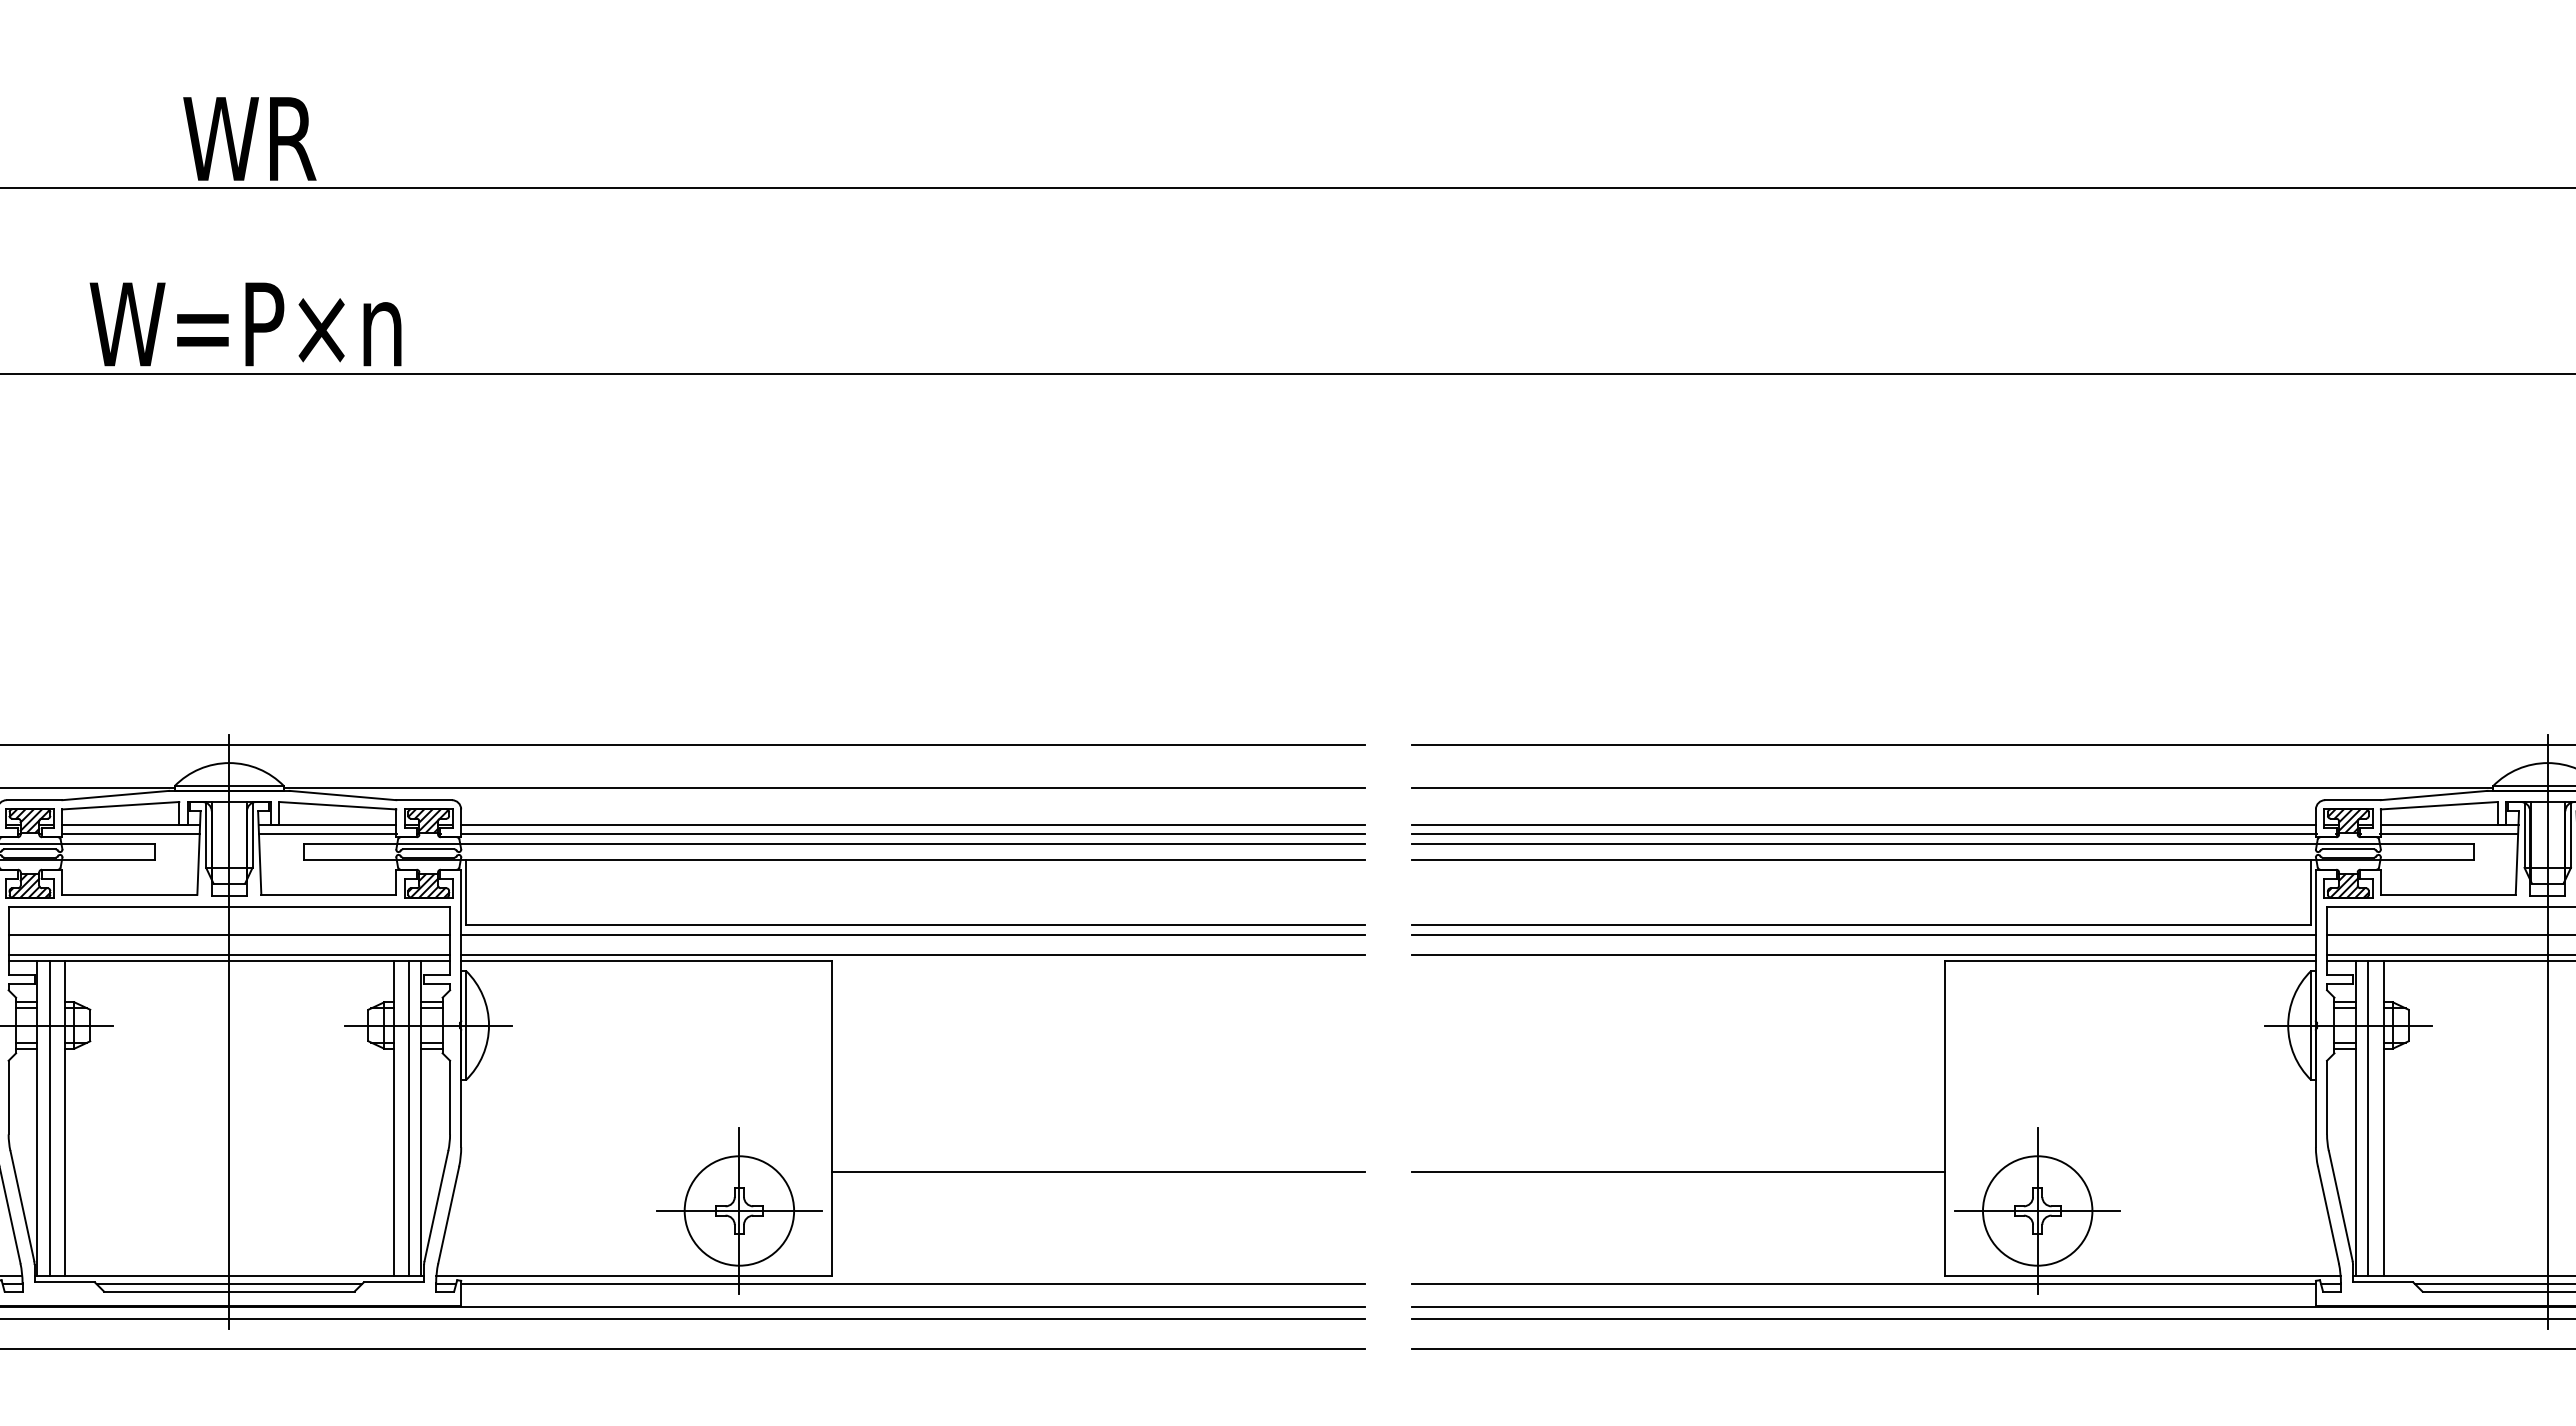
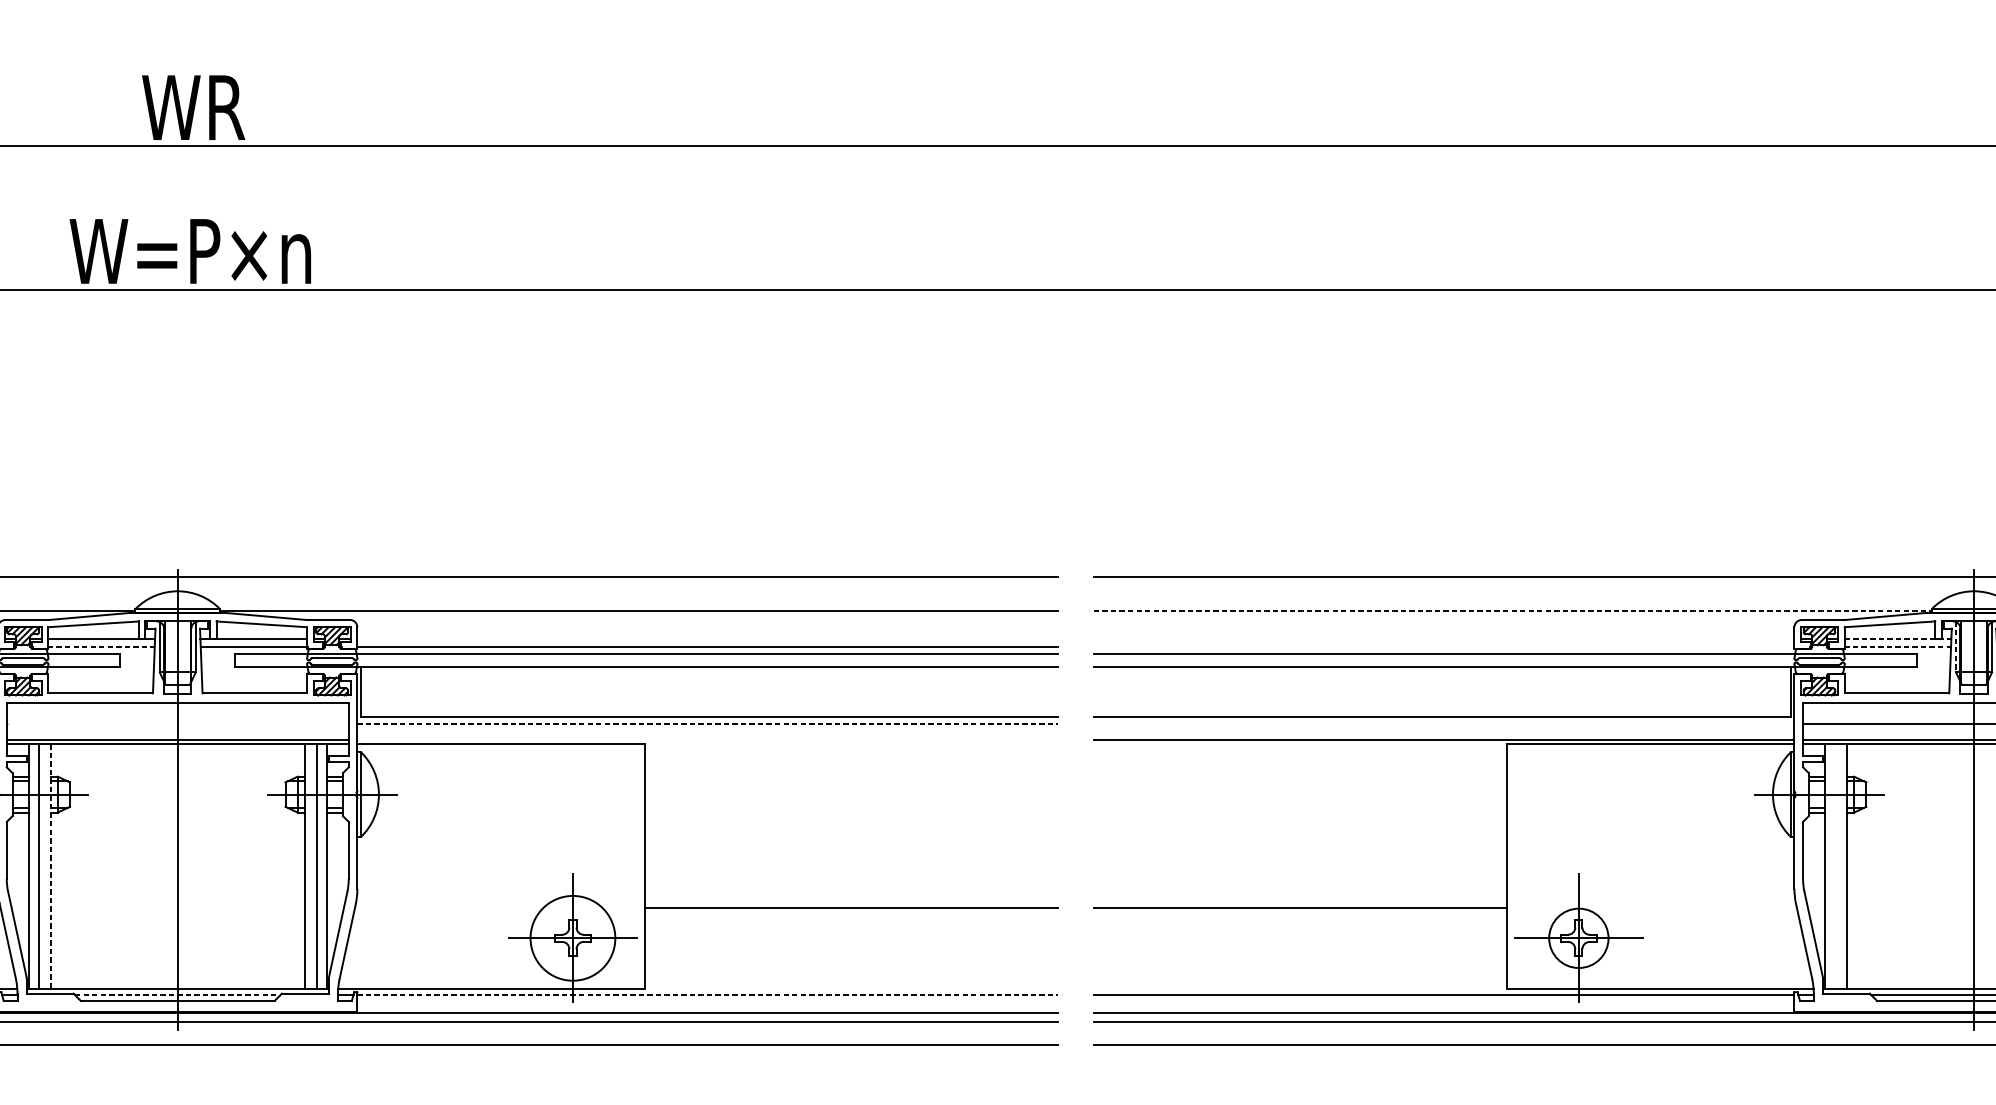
line: (1952, 788) -> (1512, 610), solid -> dashed
line: (913, 825) -> (707, 639), removed
line: (1863, 825) -> (1443, 639), removed
line: (2449, 825) -> (1897, 639), solid -> dashed
line: (130, 834) -> (101, 646), solid -> dashed
line: (1863, 834) -> (1443, 646), removed
line: (2449, 834) -> (1897, 646), solid -> dashed
line: (2524, 834) -> (1956, 646), solid -> dashed
line: (229, 934) -> (177, 724), removed
line: (913, 934) -> (707, 724), solid -> dashed
line: (1863, 934) -> (1443, 724), removed
line: (913, 955) -> (707, 740), removed
line: (2368, 1117) -> (1835, 865), removed
line: (65, 1118) -> (50, 866), solid -> dashed
circle: (2037, 1210) -> (1578, 937), size x0.7
line: (229, 1284) -> (177, 995), solid -> dashed
line: (913, 1284) -> (707, 995), solid -> dashed

